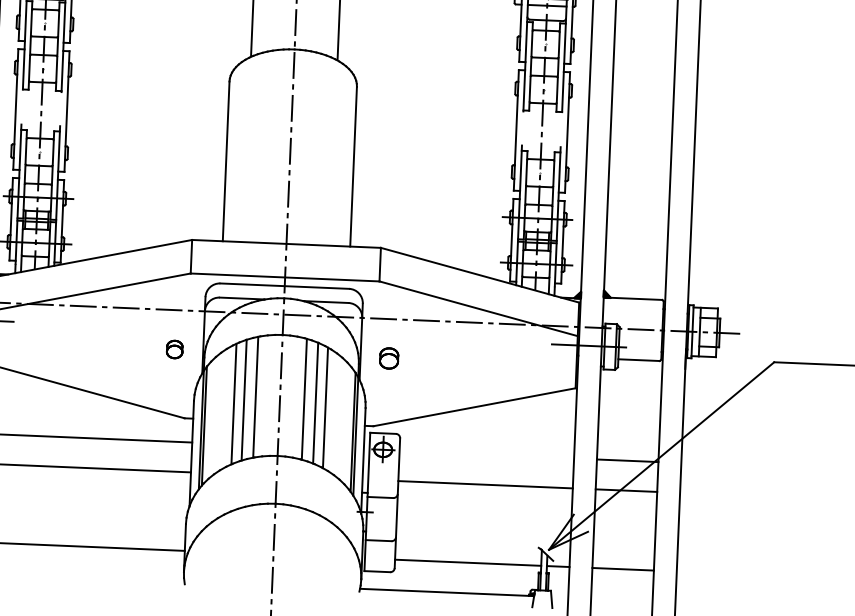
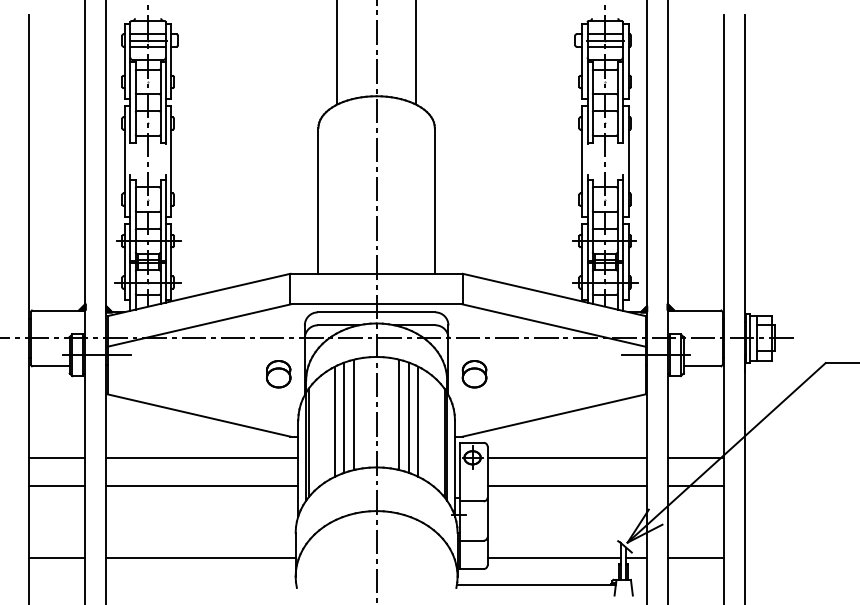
part: (174, 349) -> (278, 374), size x1.67
part: (389, 358) -> (474, 374), size x1.43
line: (485, 454) -> (566, 458), added

